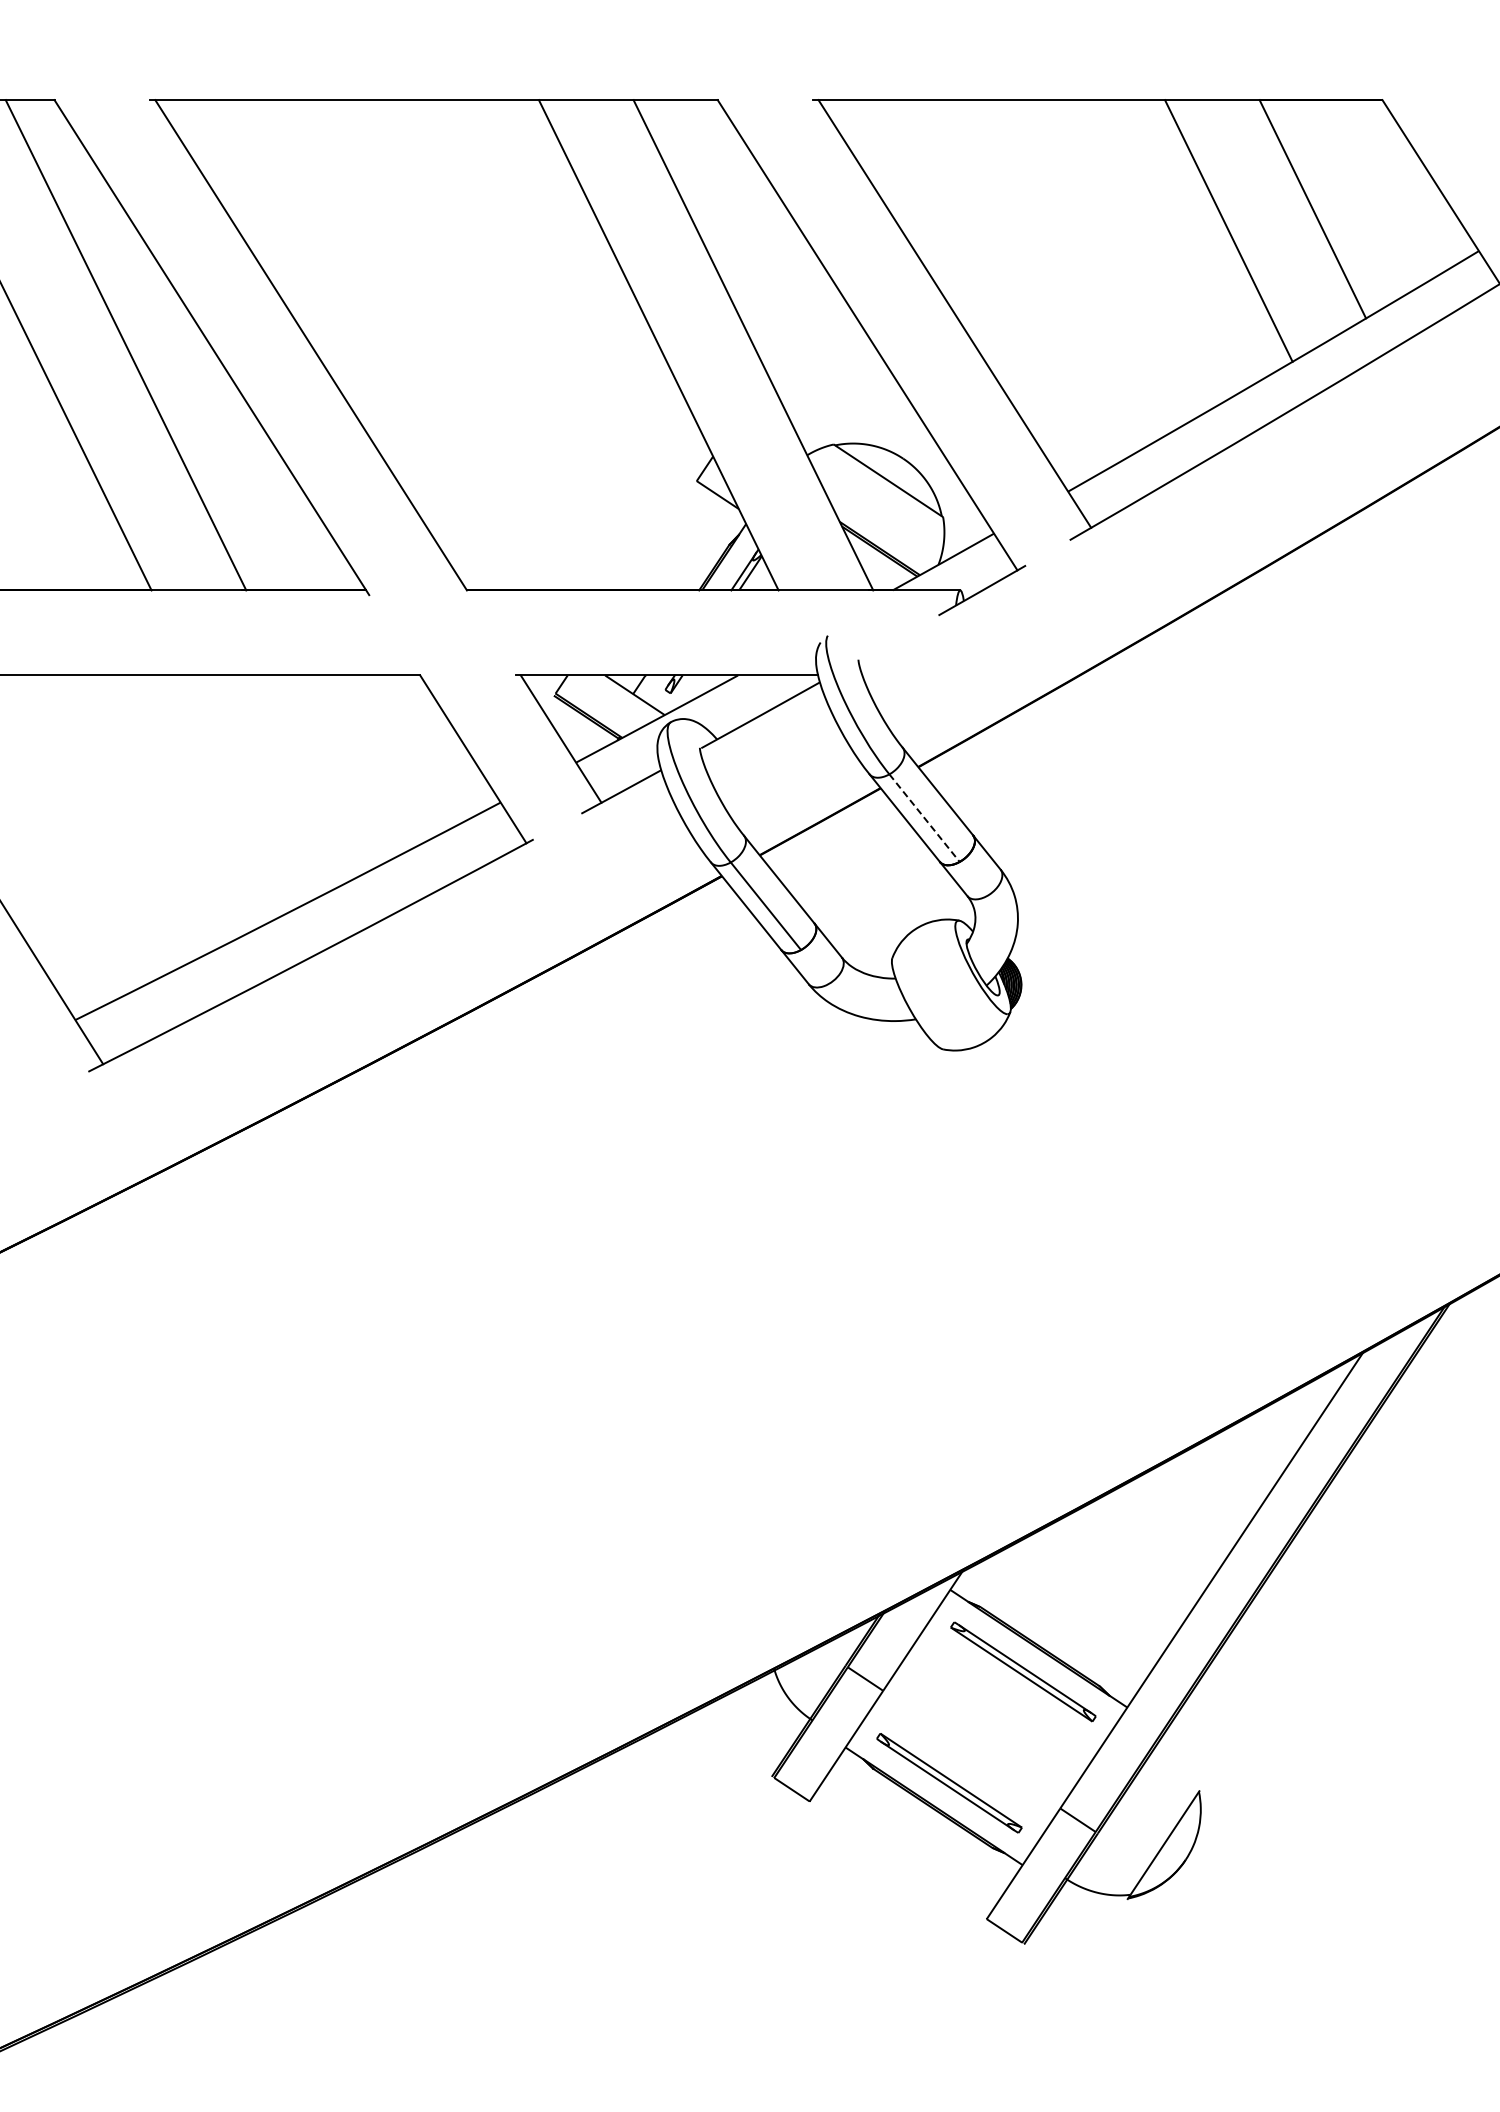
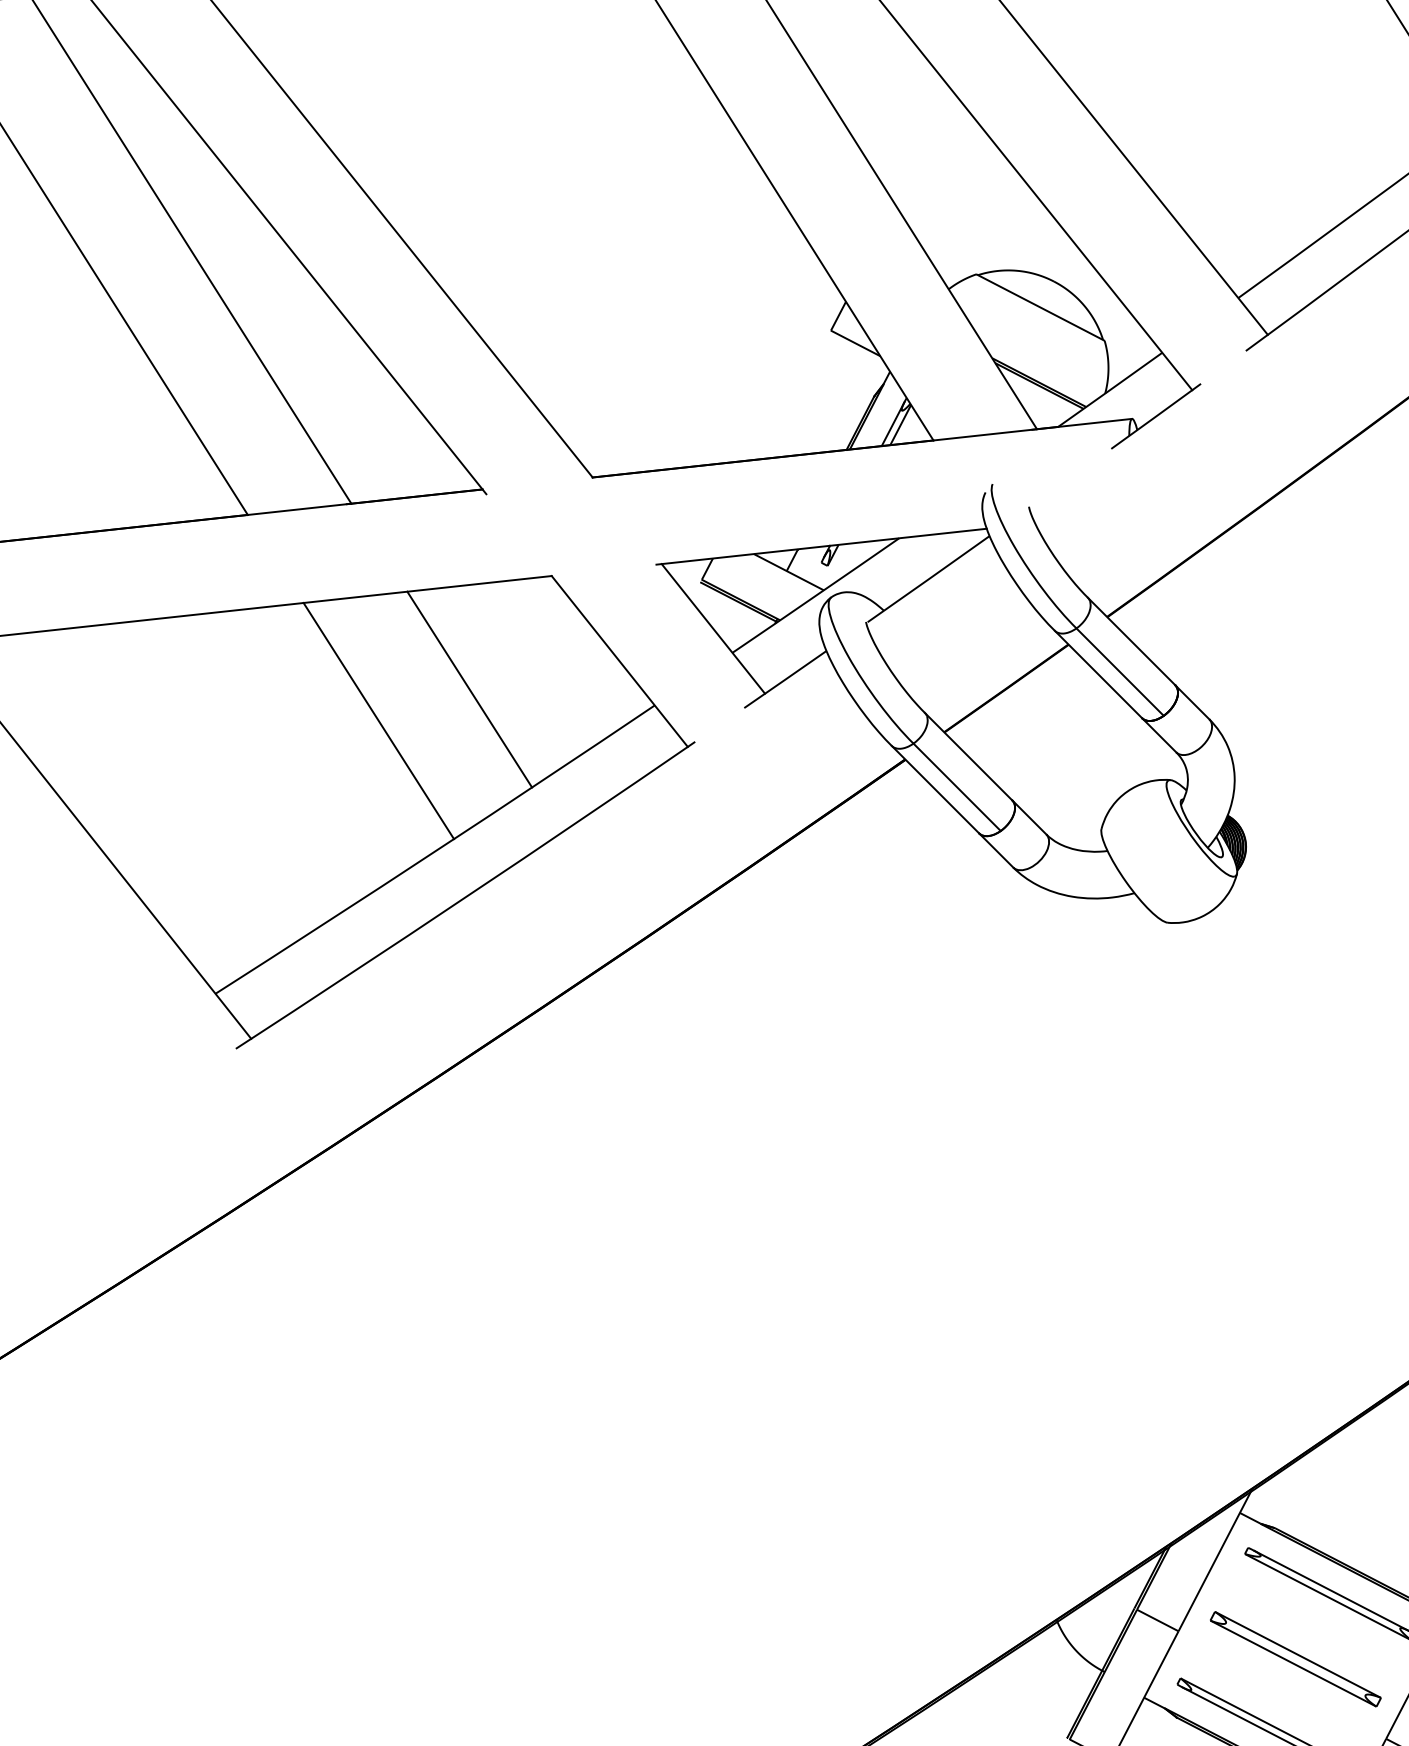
line: (334, 769) -> (469, 689), added
line: (249, 789) -> (378, 720), added
line: (924, 818) -> (1120, 672), dashed -> solid
part: (986, 1727) -> (1295, 1659), added

